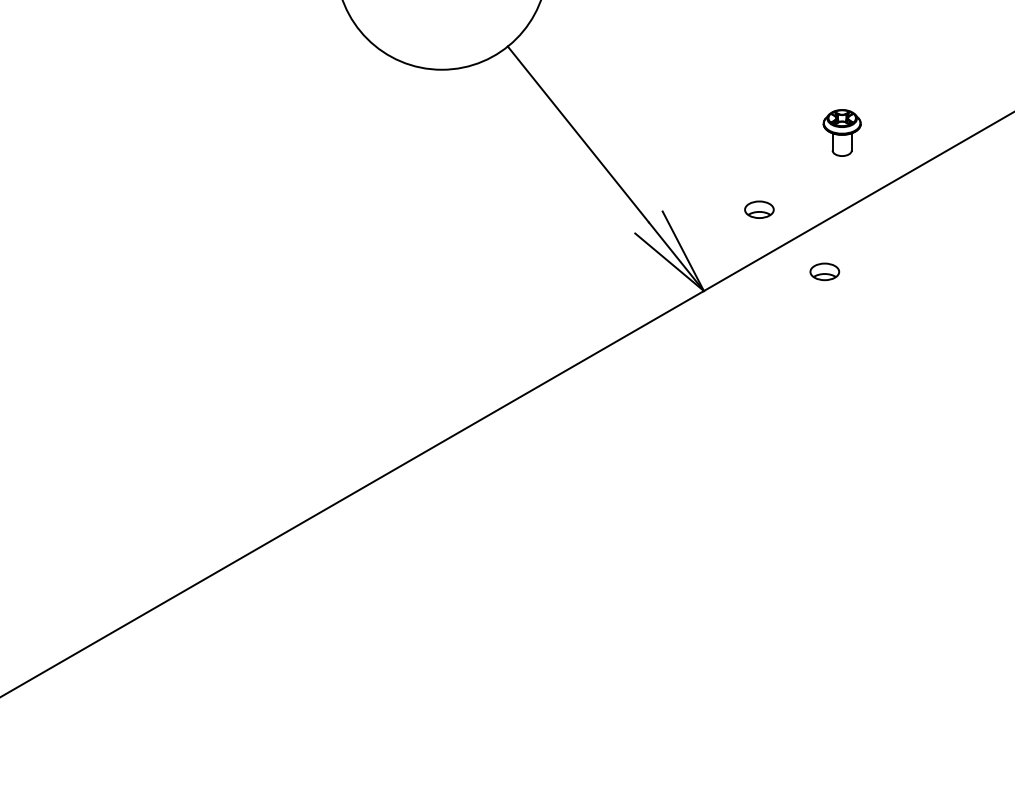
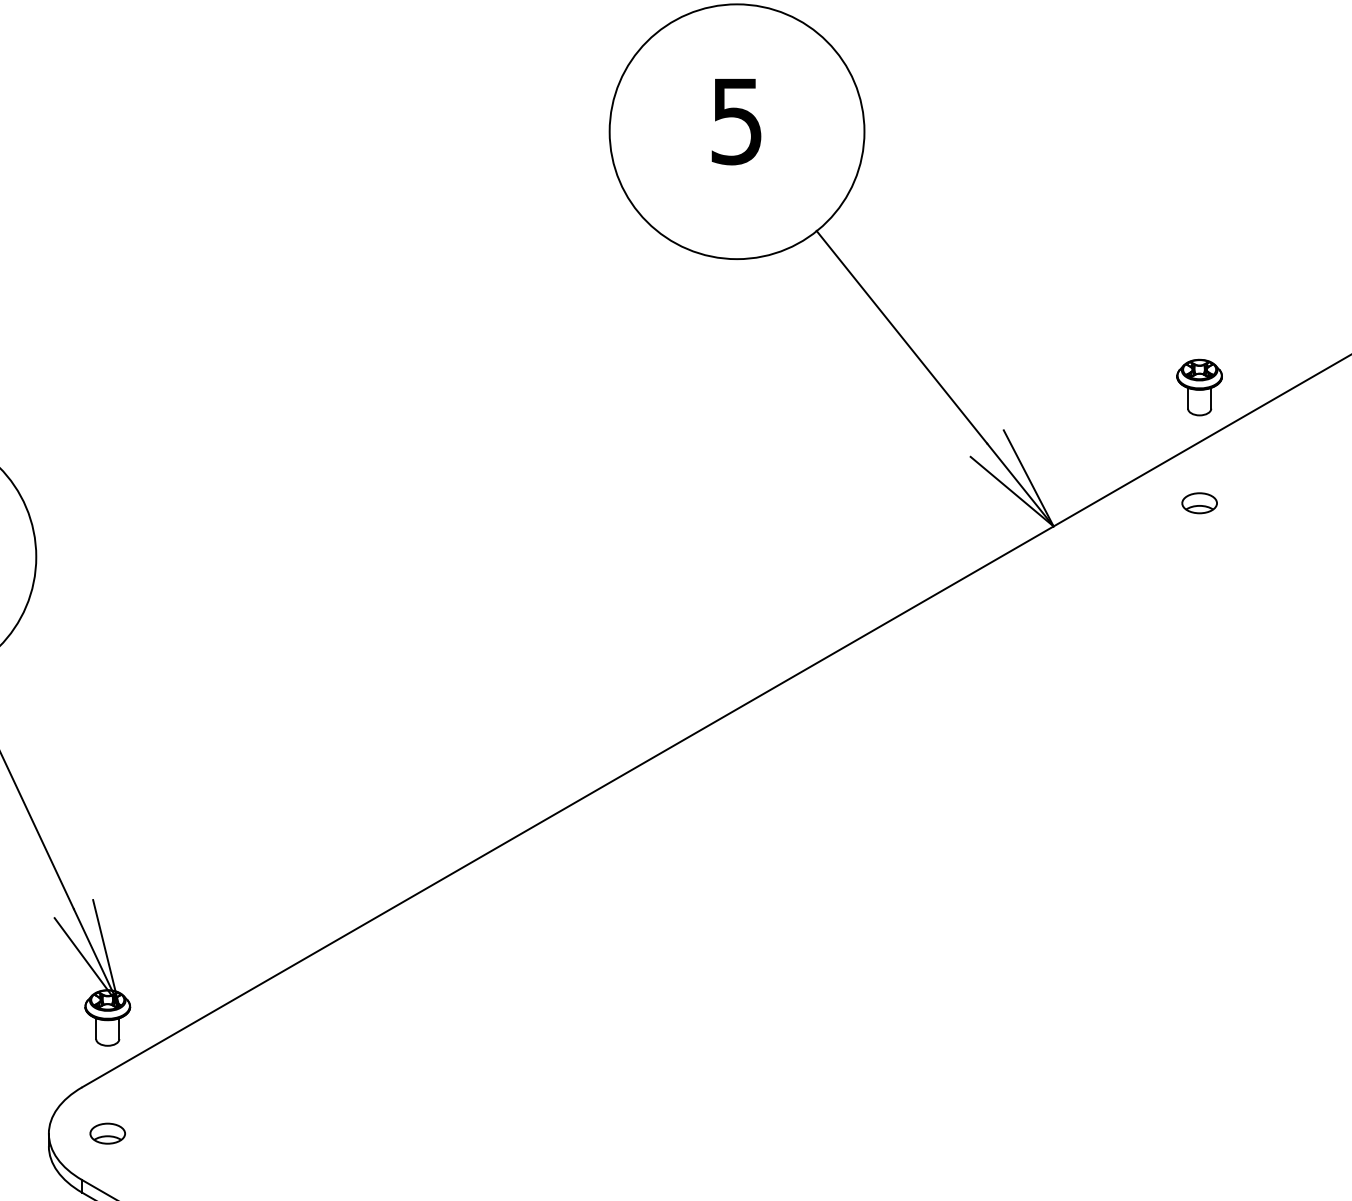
part: (842, 132) -> (1199, 387), moved
part: (759, 209) -> (1120, 428), removed

